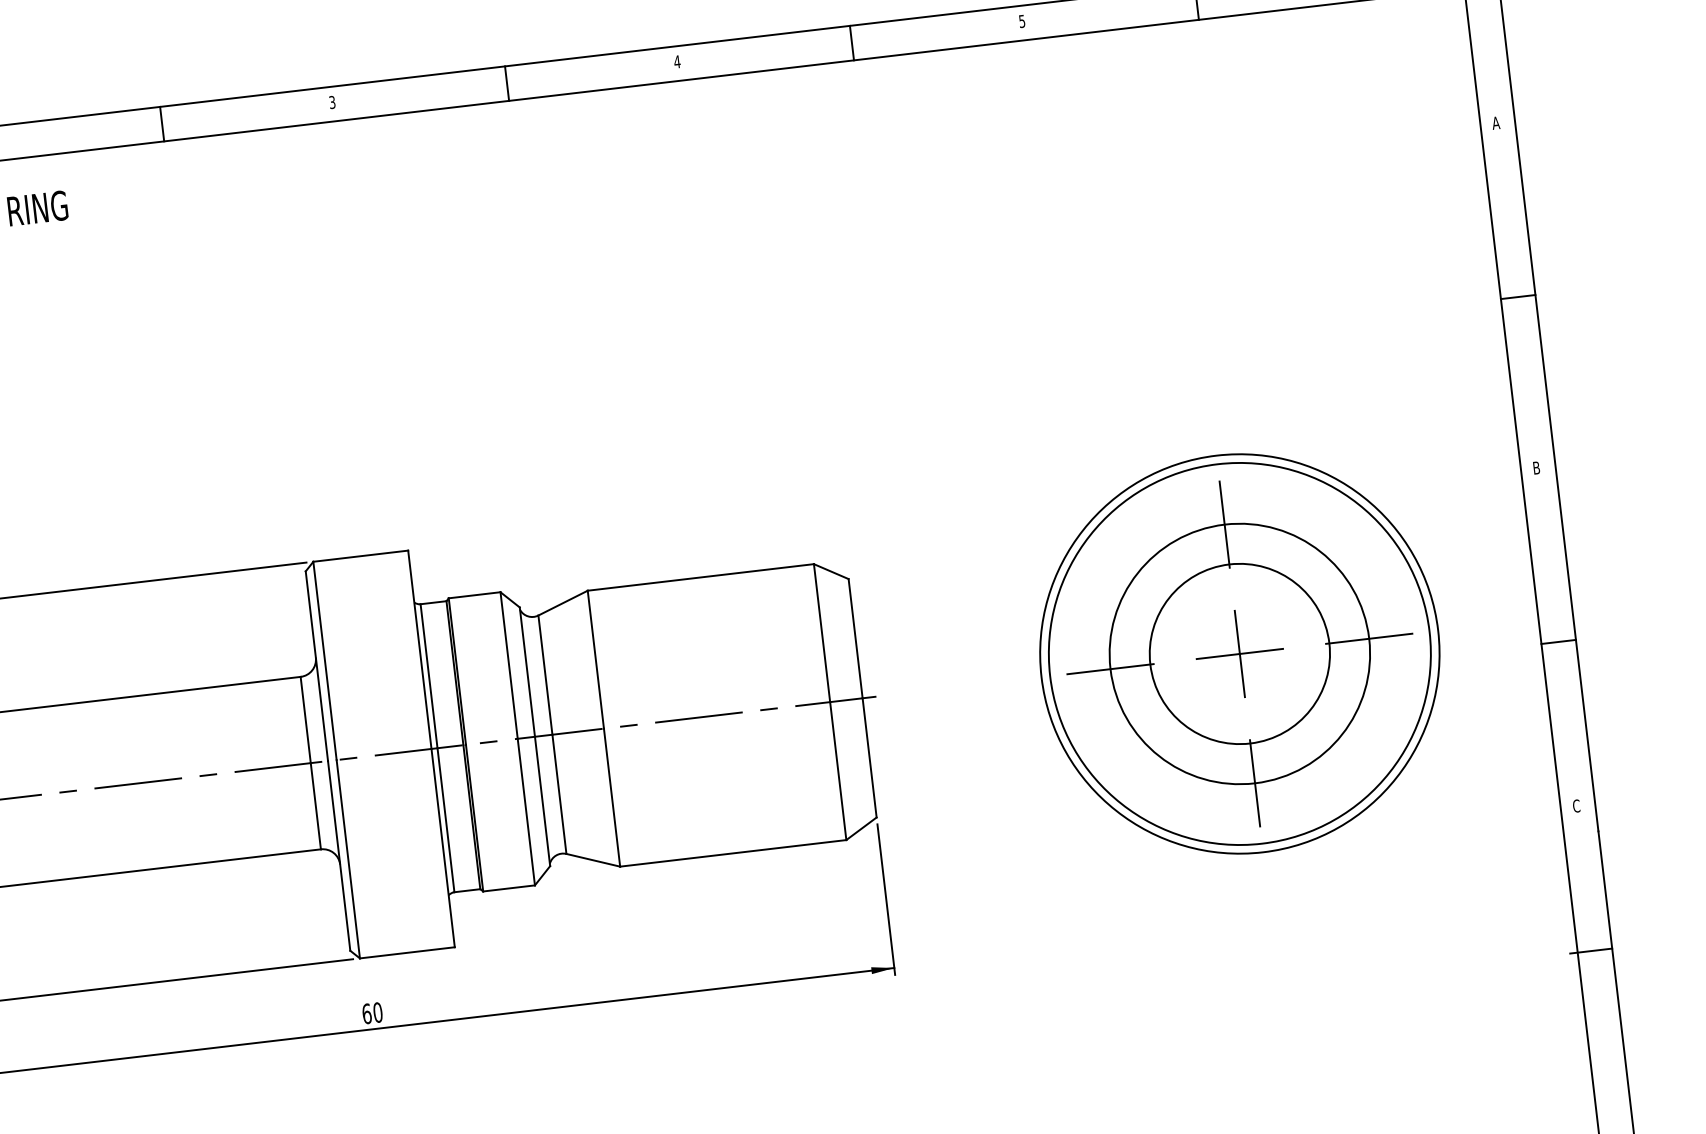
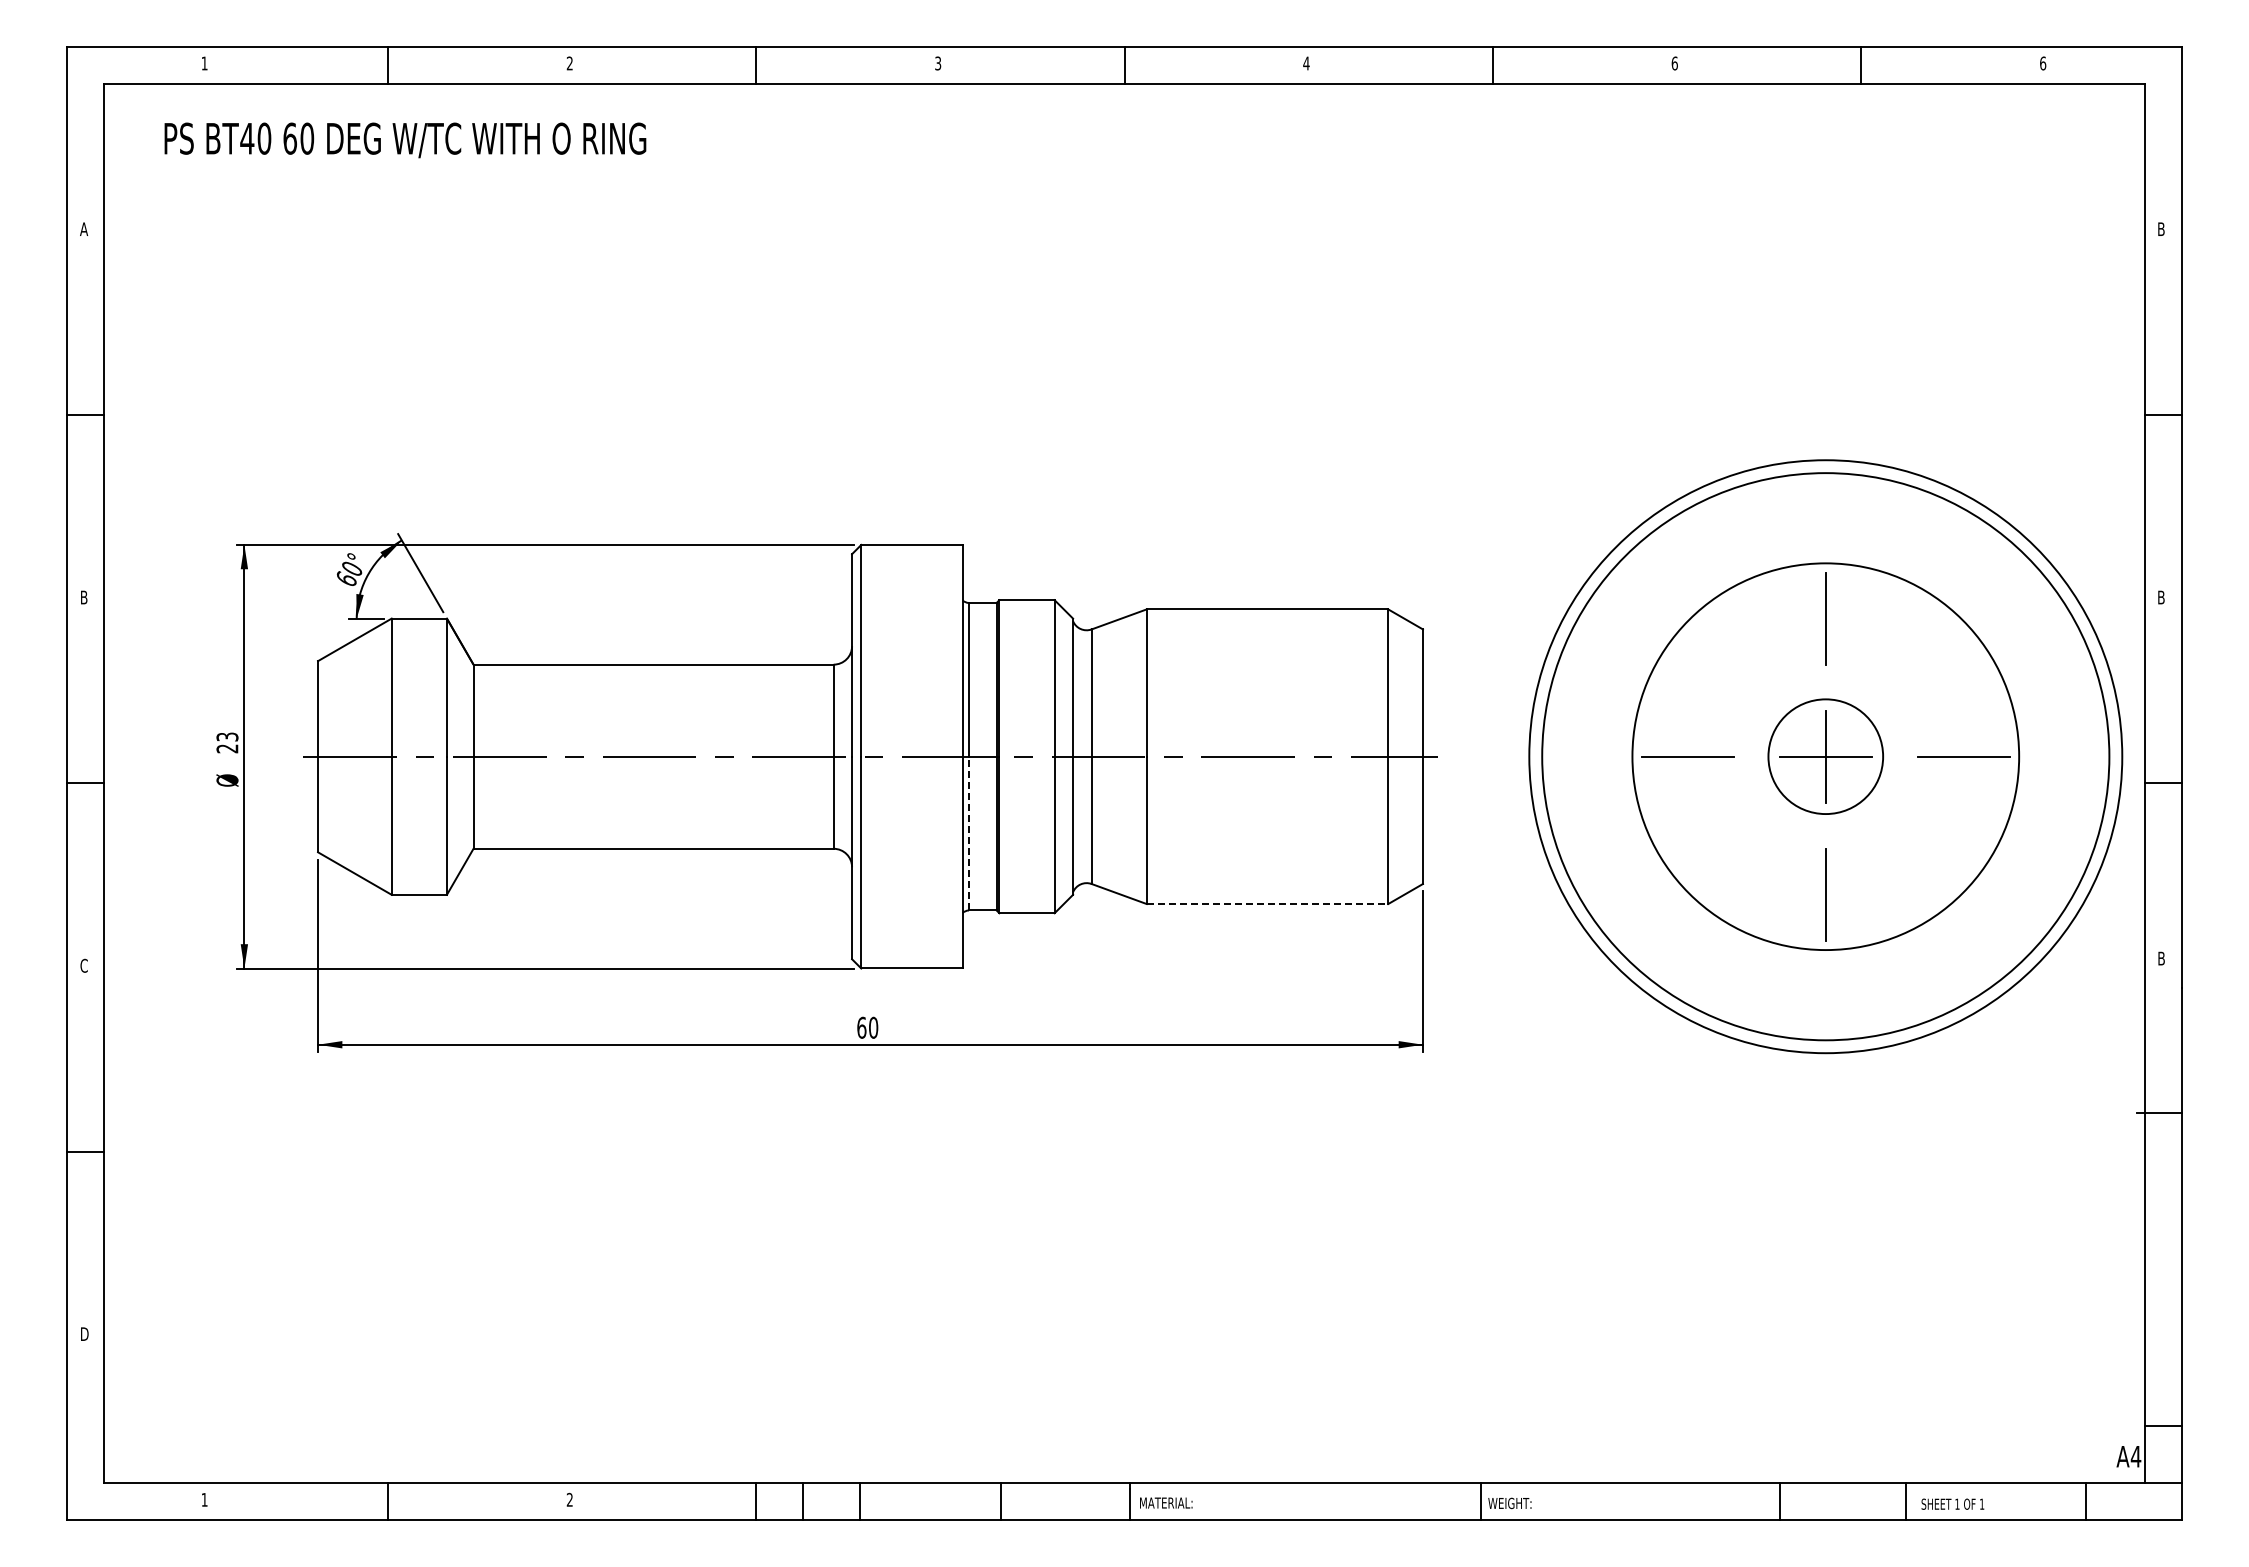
text: (1021, 21) -> (1674, 63), 5 -> 6
text: (1496, 122) -> (2161, 228), A -> B
circle: (1239, 653) -> (1825, 756), size x0.6
circle: (1239, 653) -> (1825, 756), size x1.4
circle: (1239, 653) -> (1825, 756), size x1.4
circle: (1239, 653) -> (1825, 756), size x1.4
text: (1576, 806) -> (2161, 958), C -> B
line: (446, 820) -> (969, 833), solid -> dashed
line: (733, 853) -> (1267, 904), solid -> dashed

